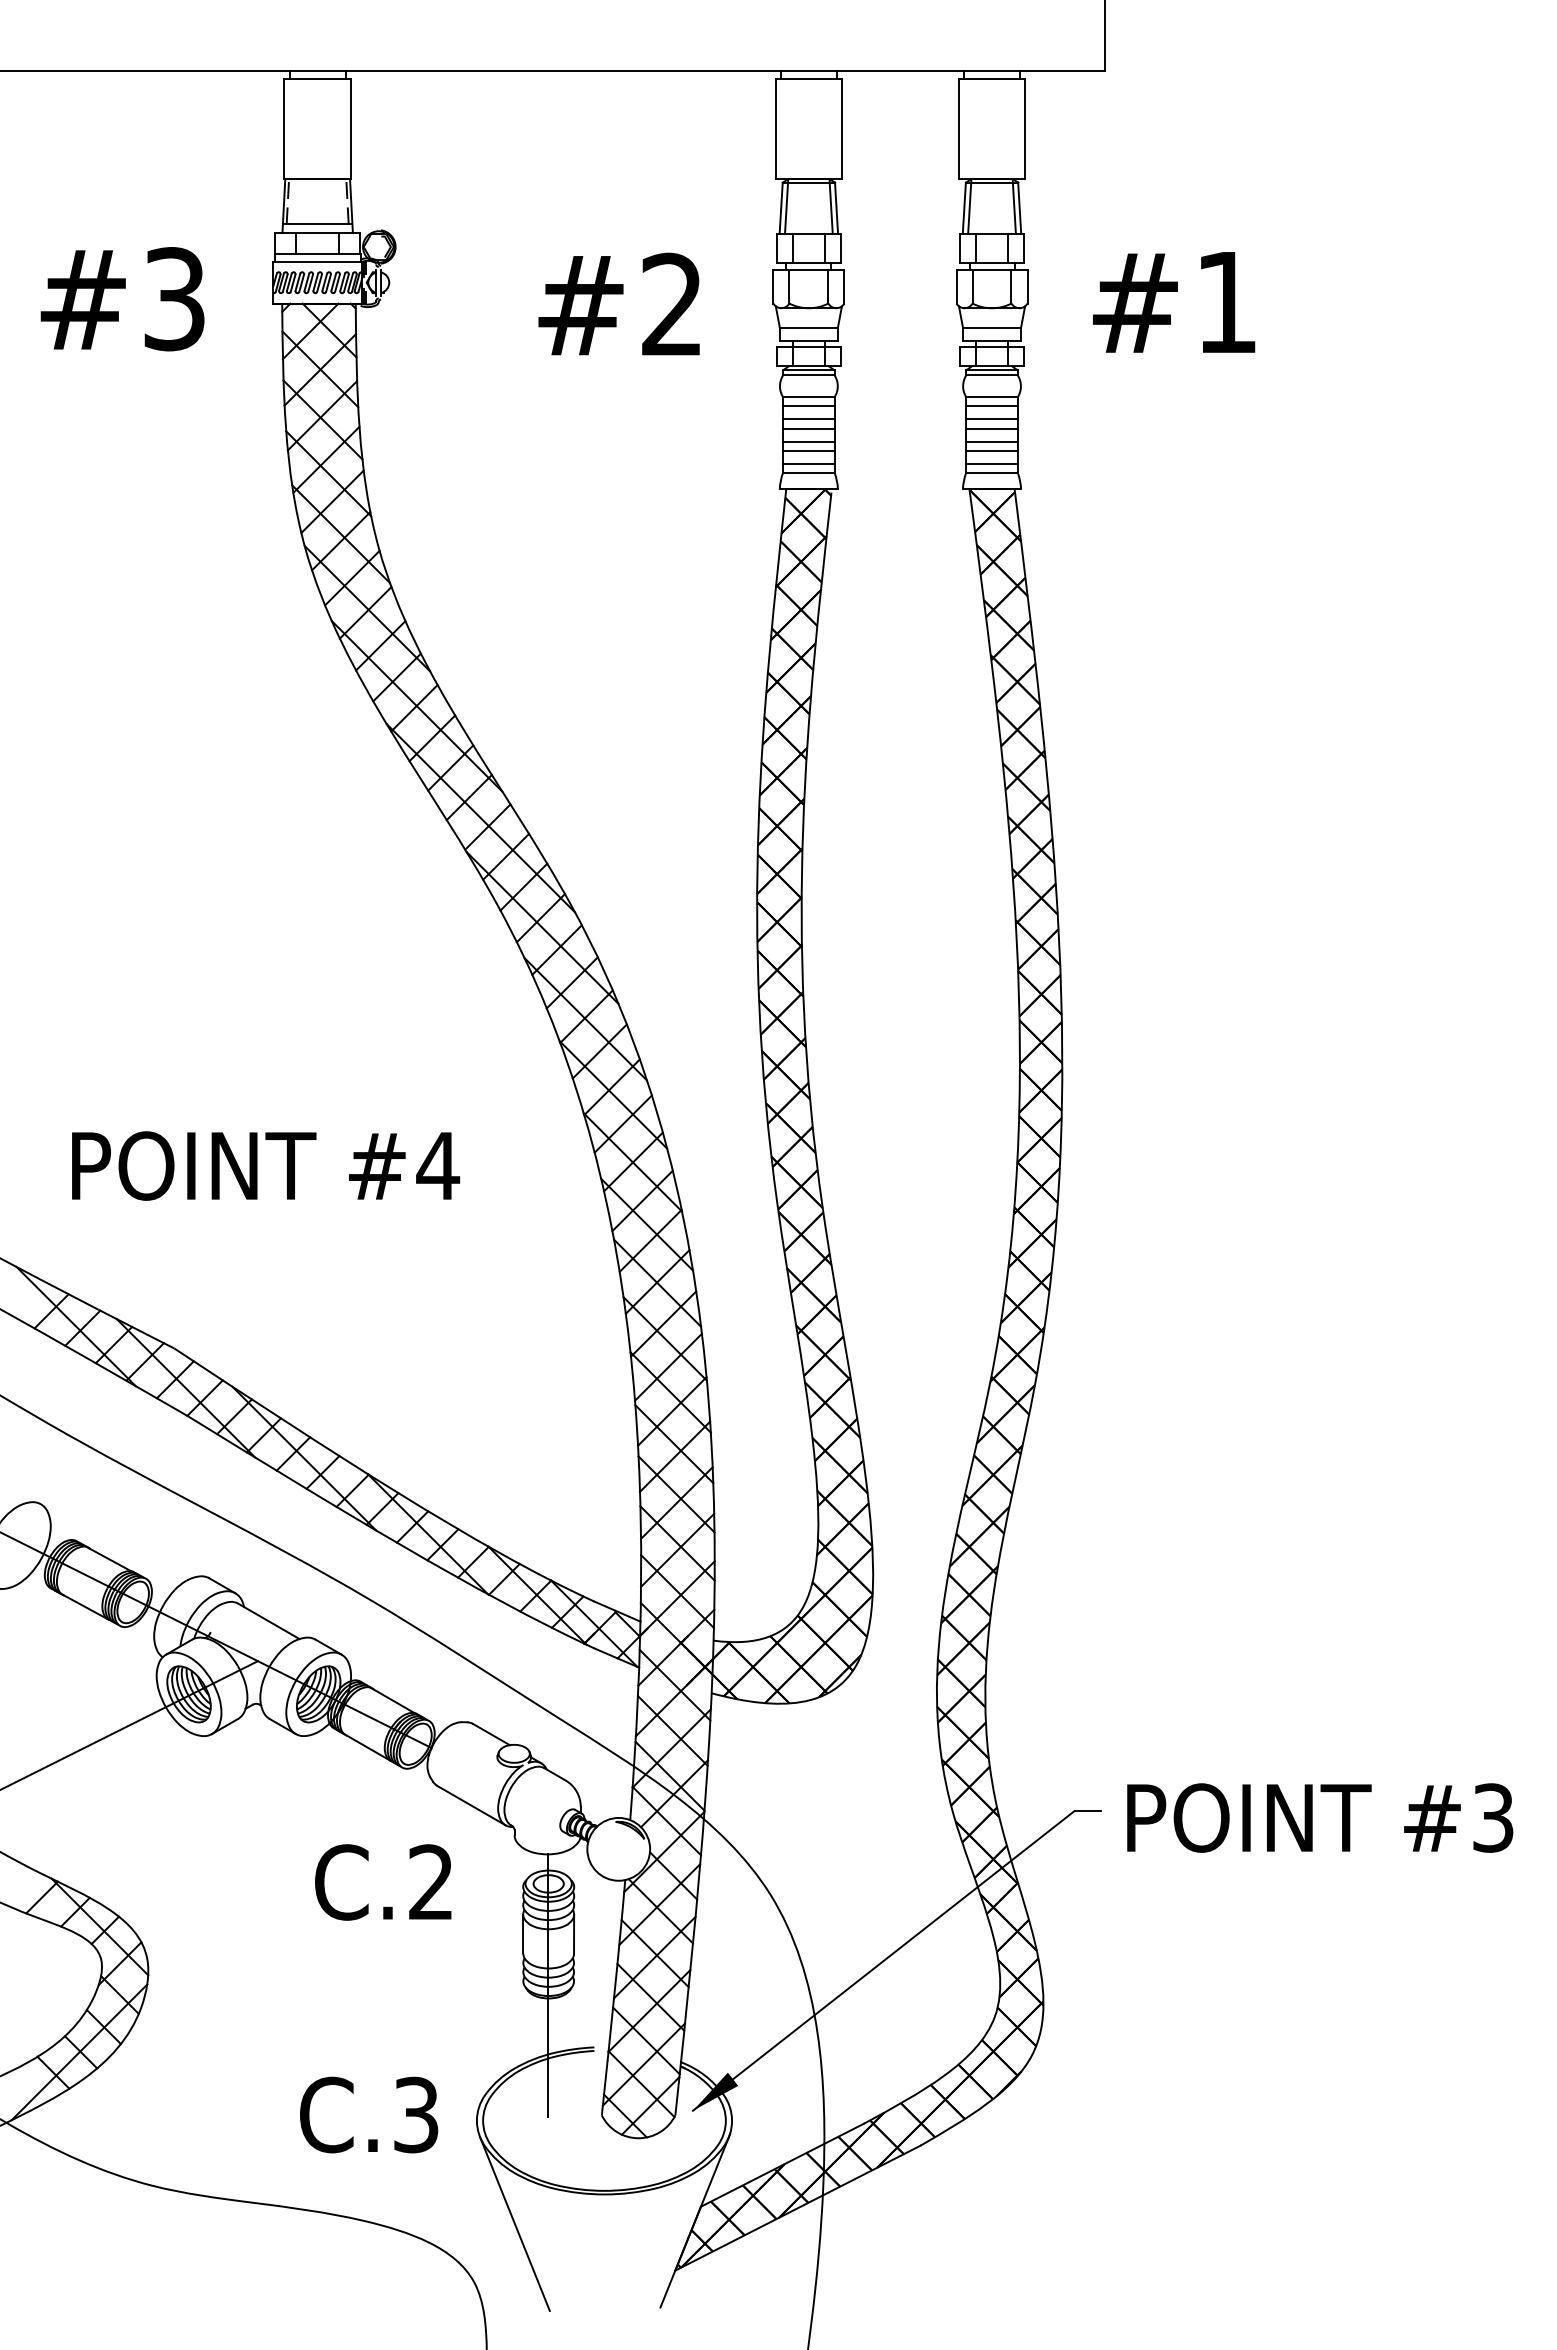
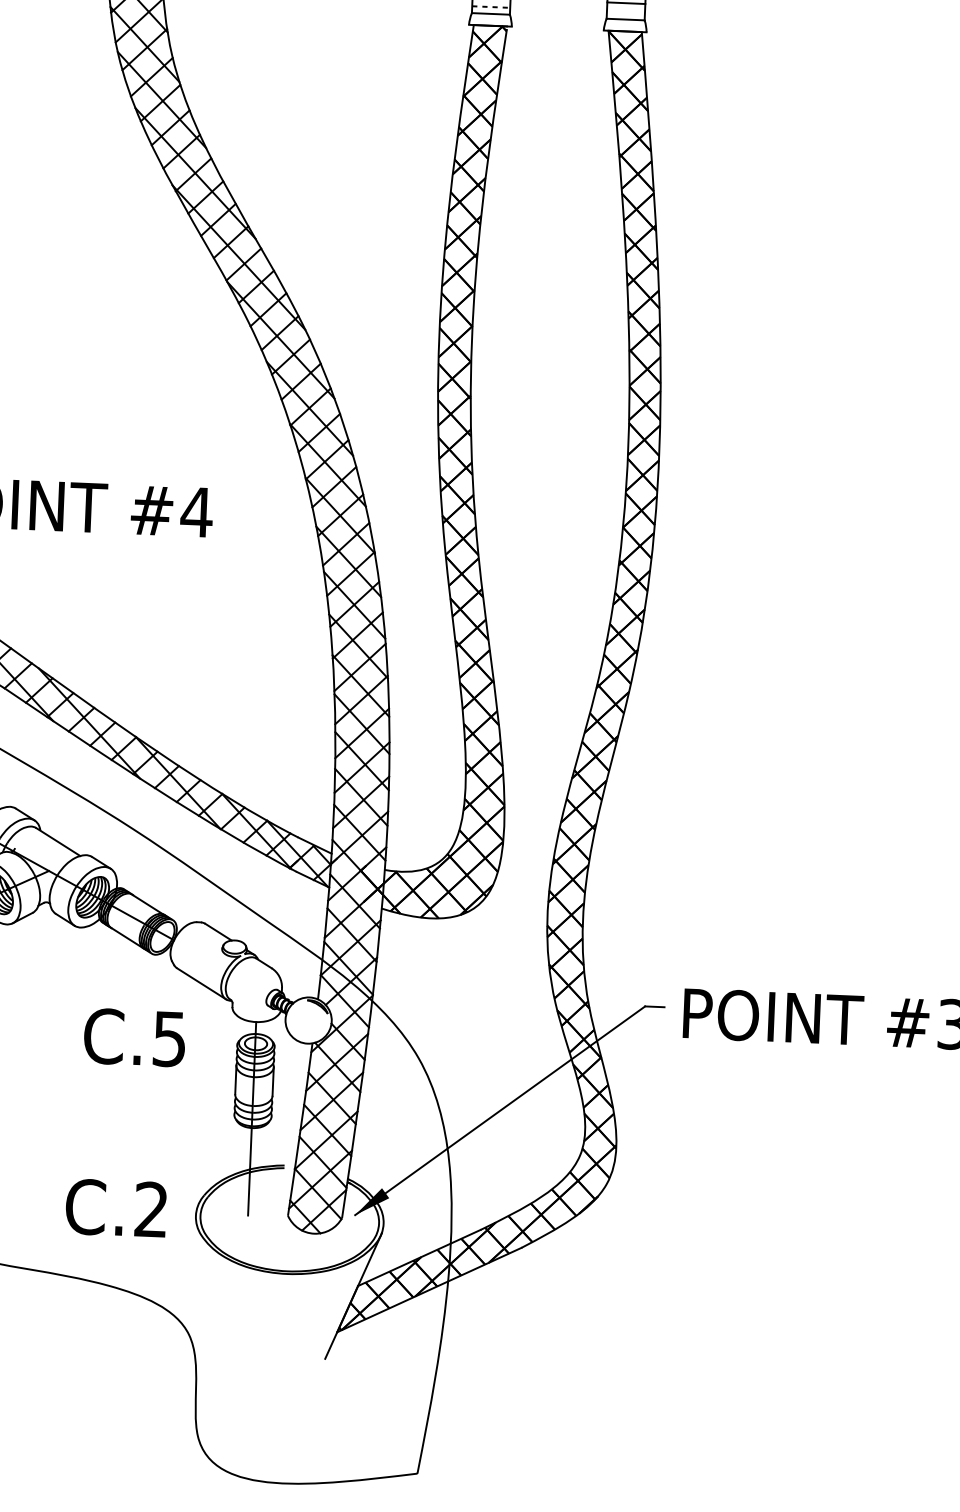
line: (808, 463) -> (490, 6), solid -> dashed
line: (991, 463) -> (625, 12), removed
text: (430, 1882) -> (169, 1039), C.2 -> C.5
text: (416, 2114) -> (151, 1209), C.3 -> C.2
line: (514, 2223) -> (220, 1292), removed

